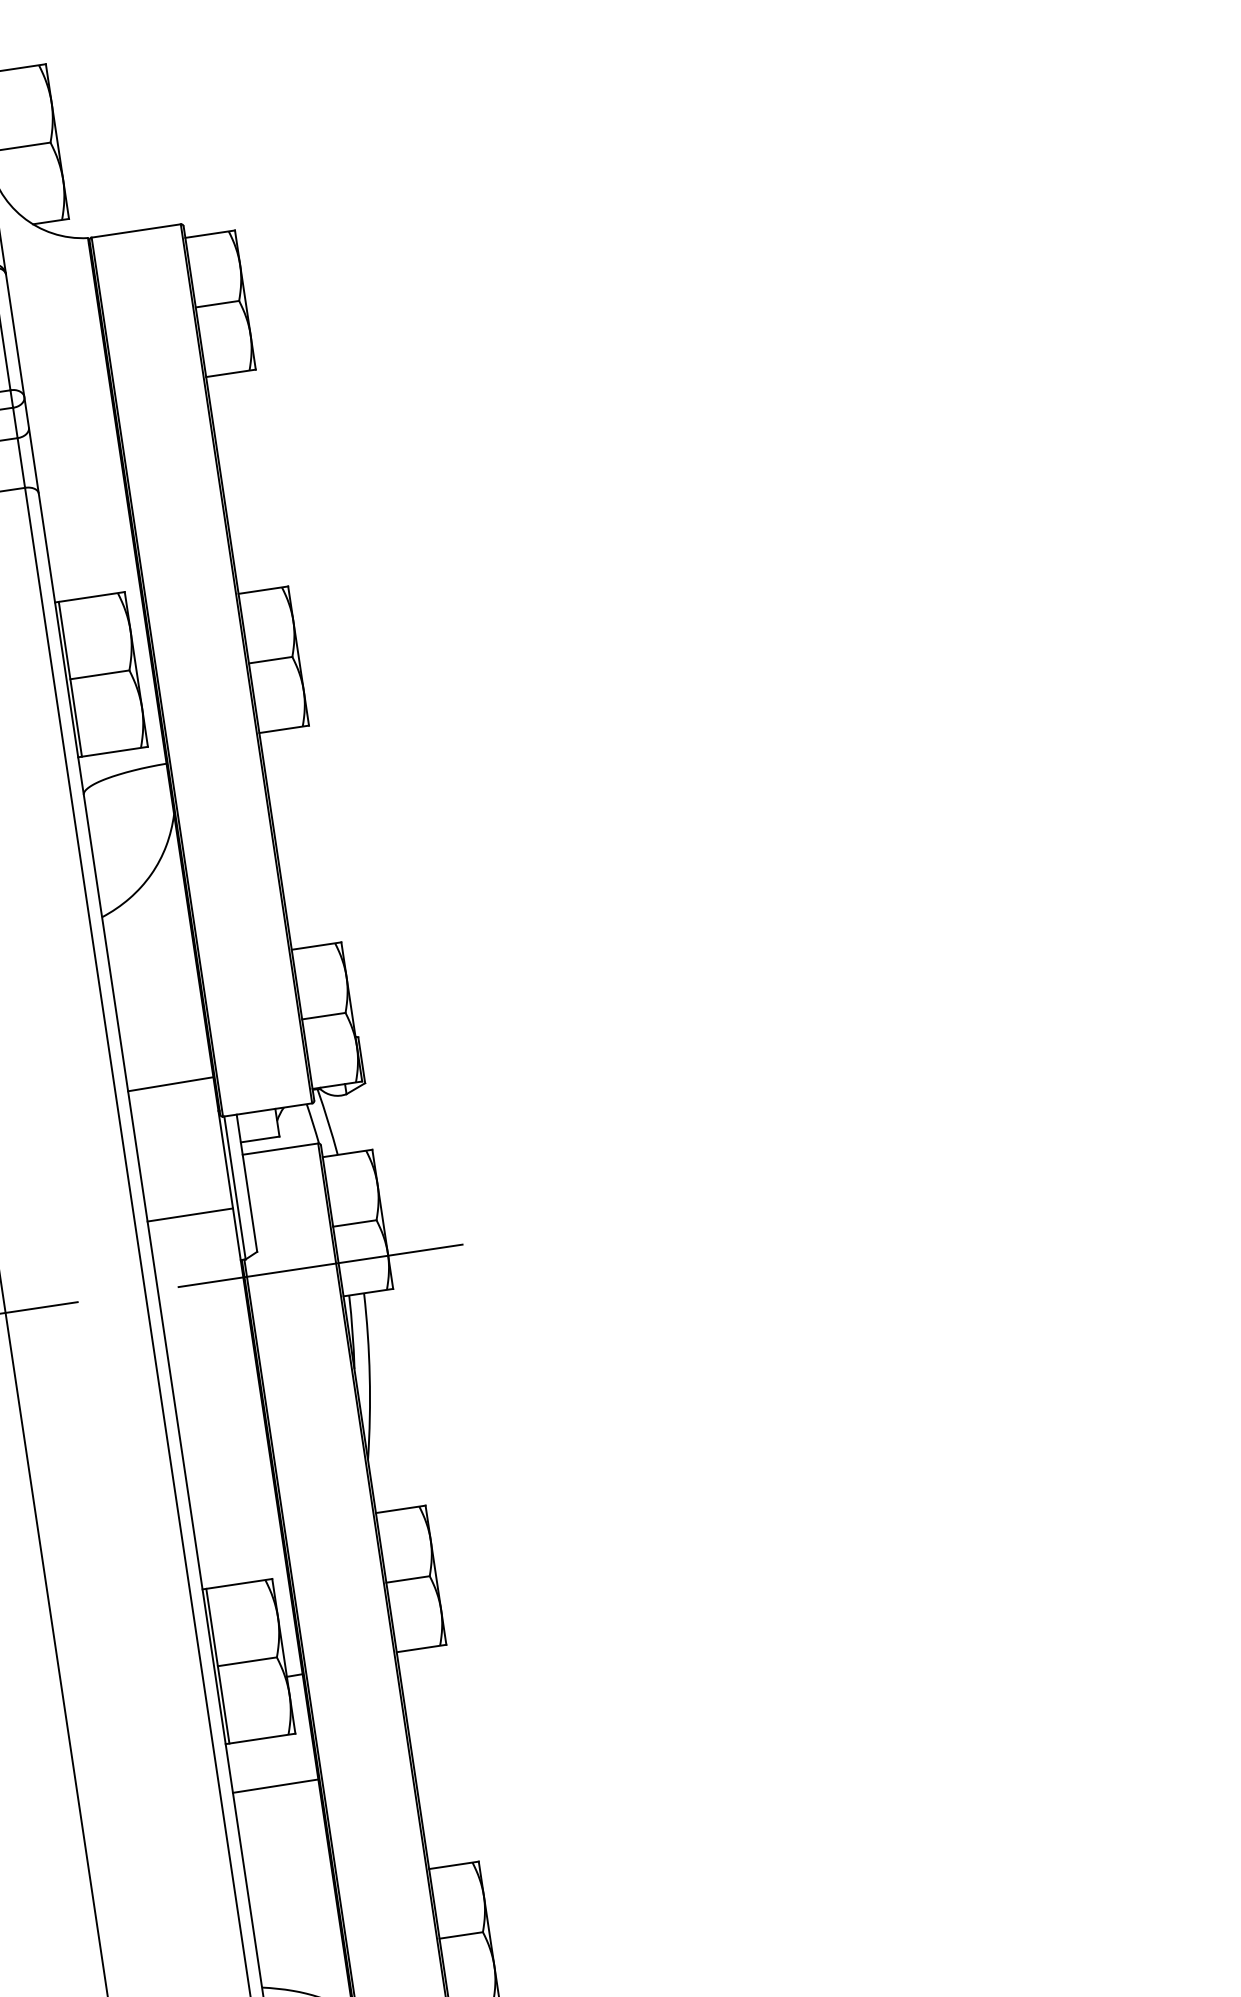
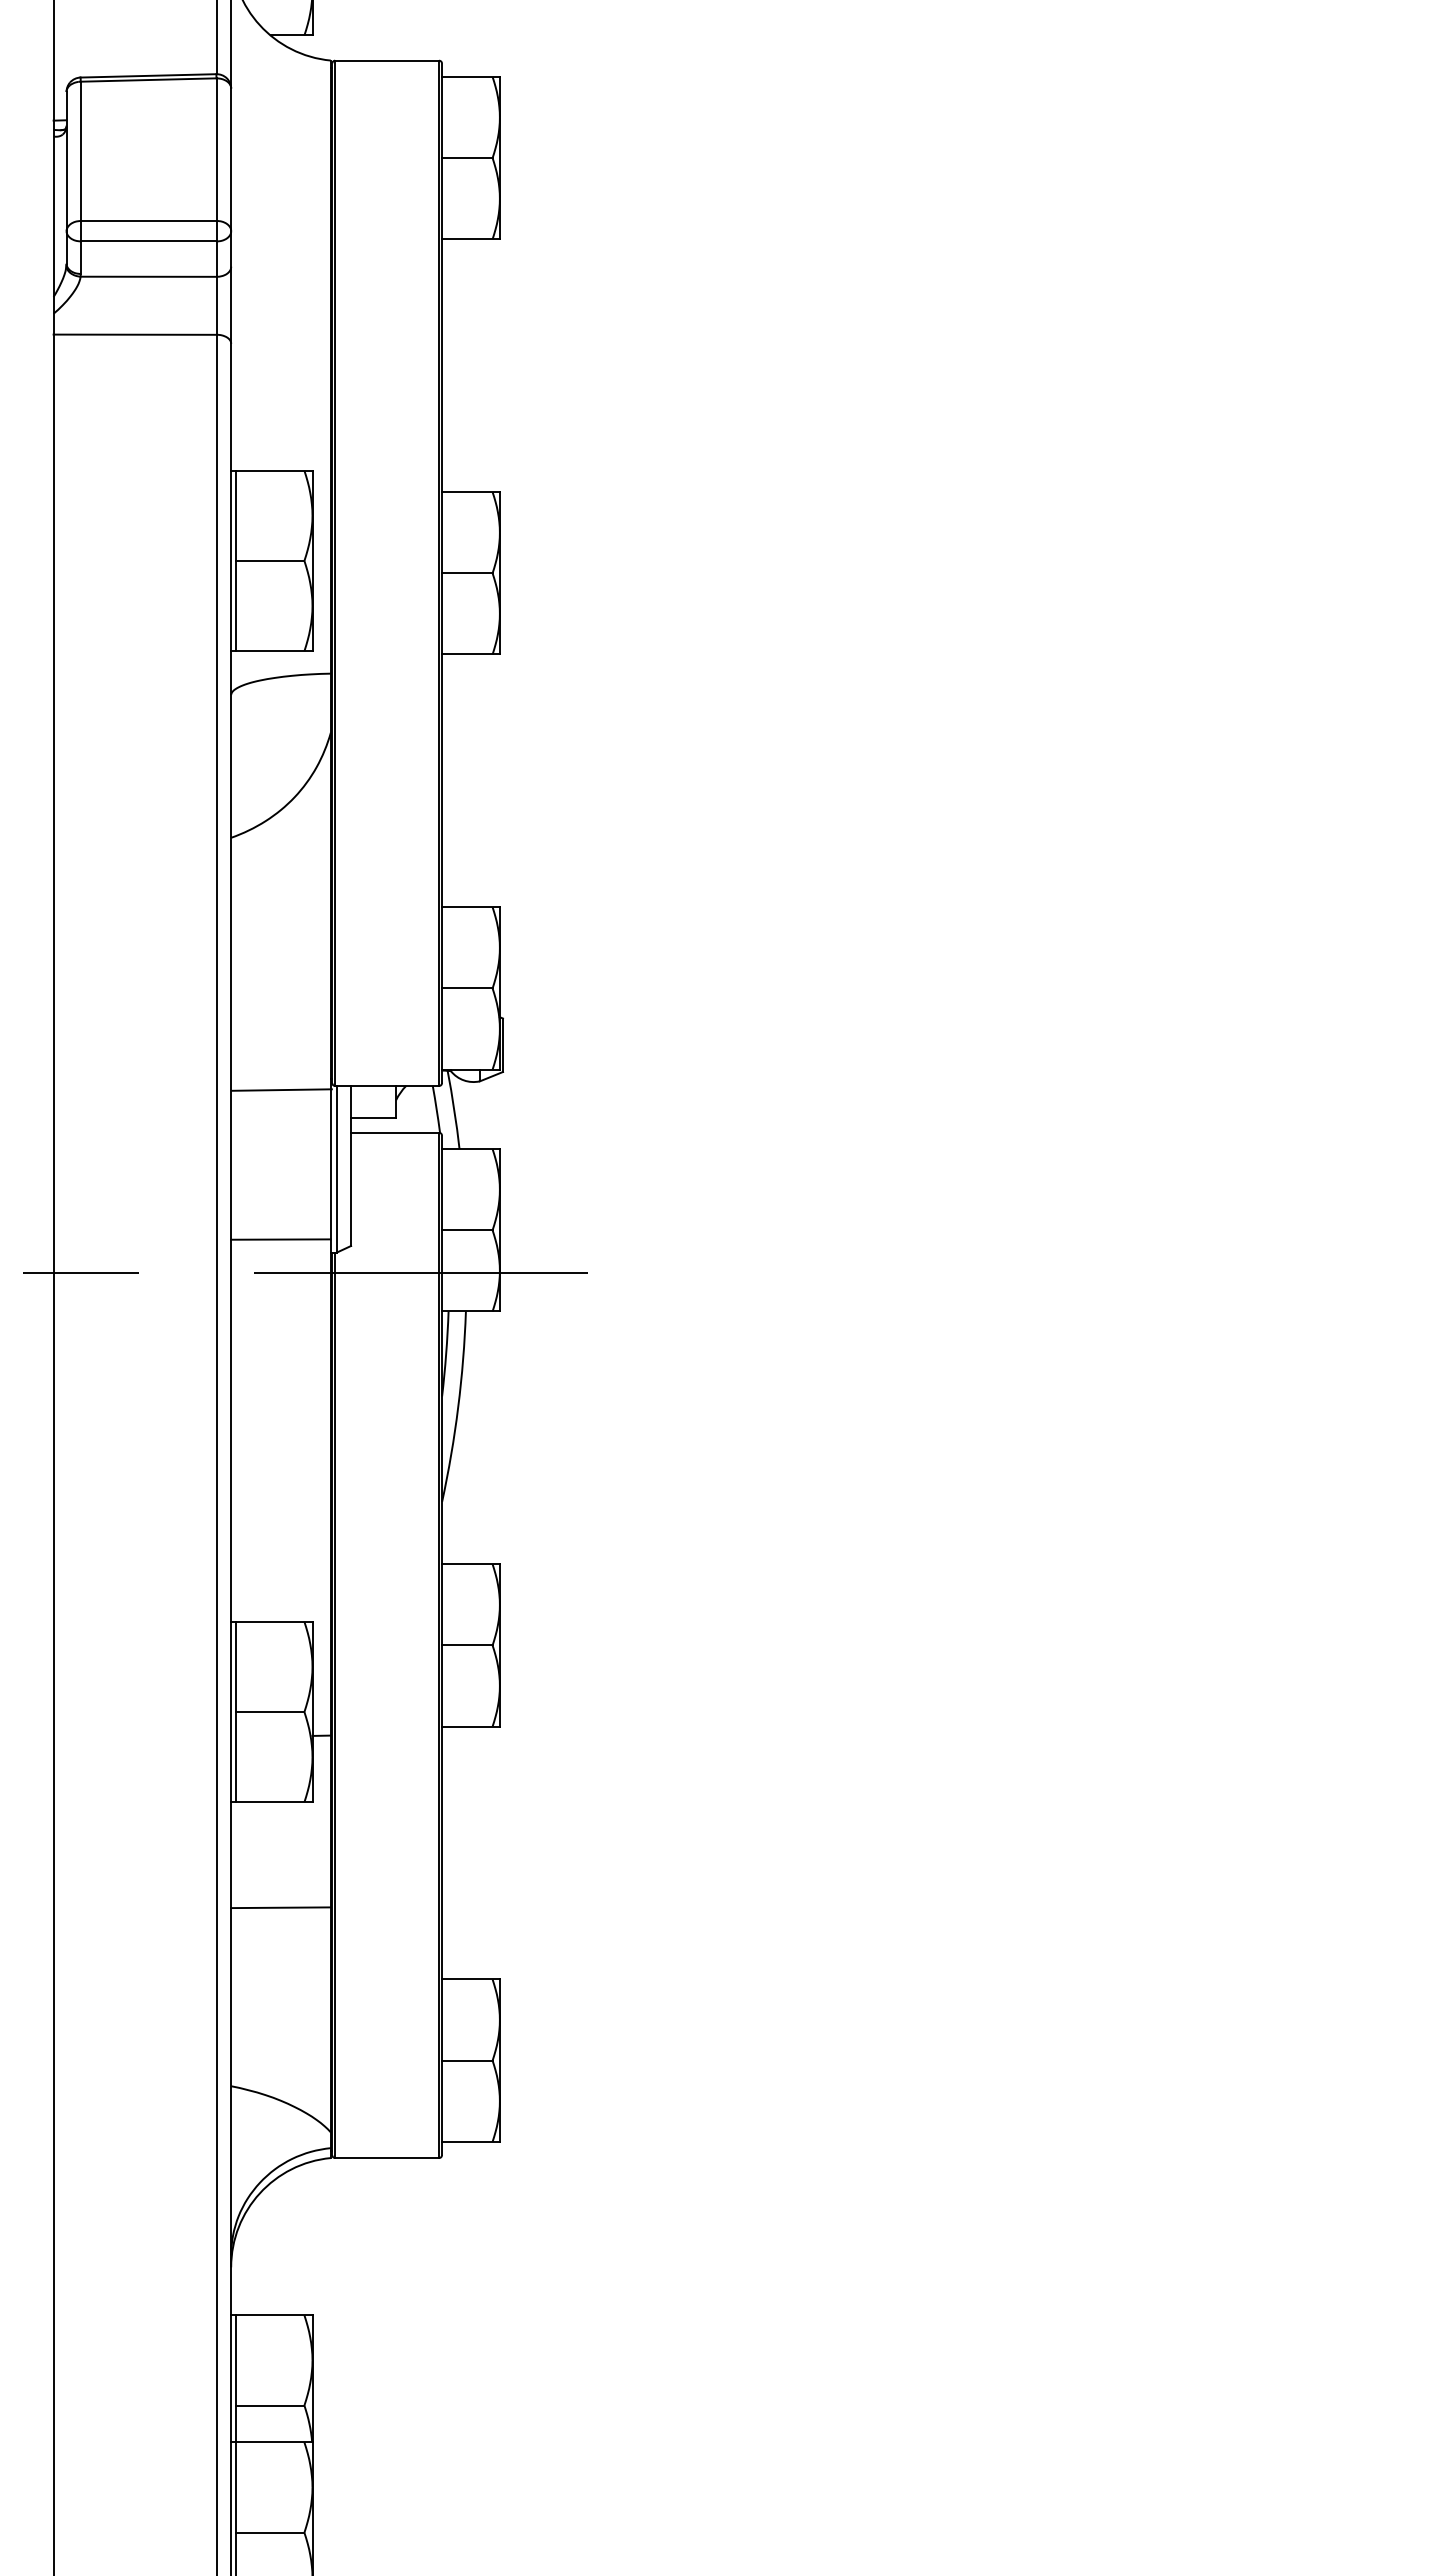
line: (170, 1083) -> (281, 1089), moved
line: (189, 1215) -> (280, 1239), moved
line: (275, 1786) -> (280, 1907), moved

